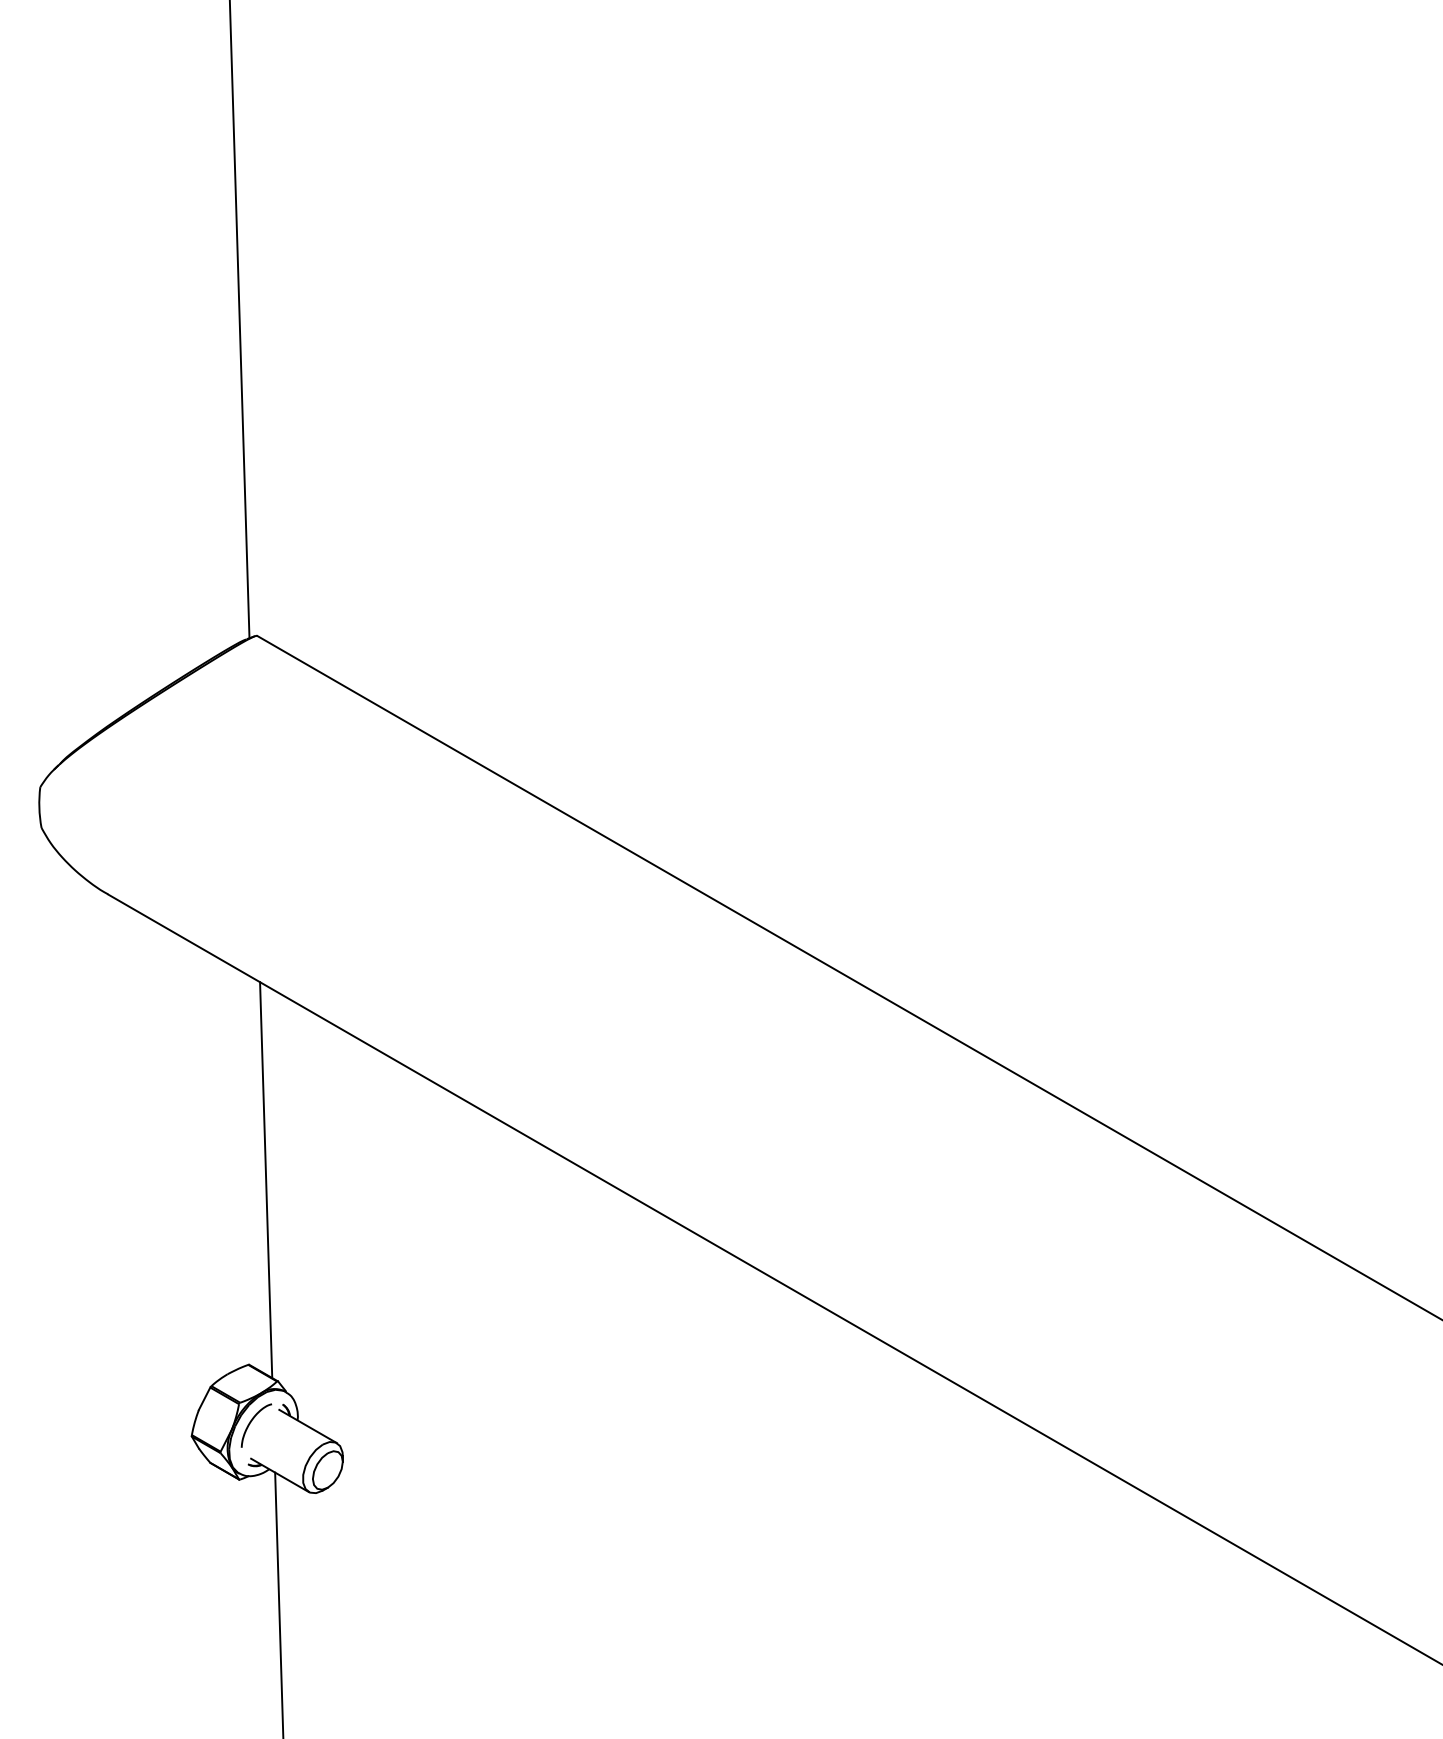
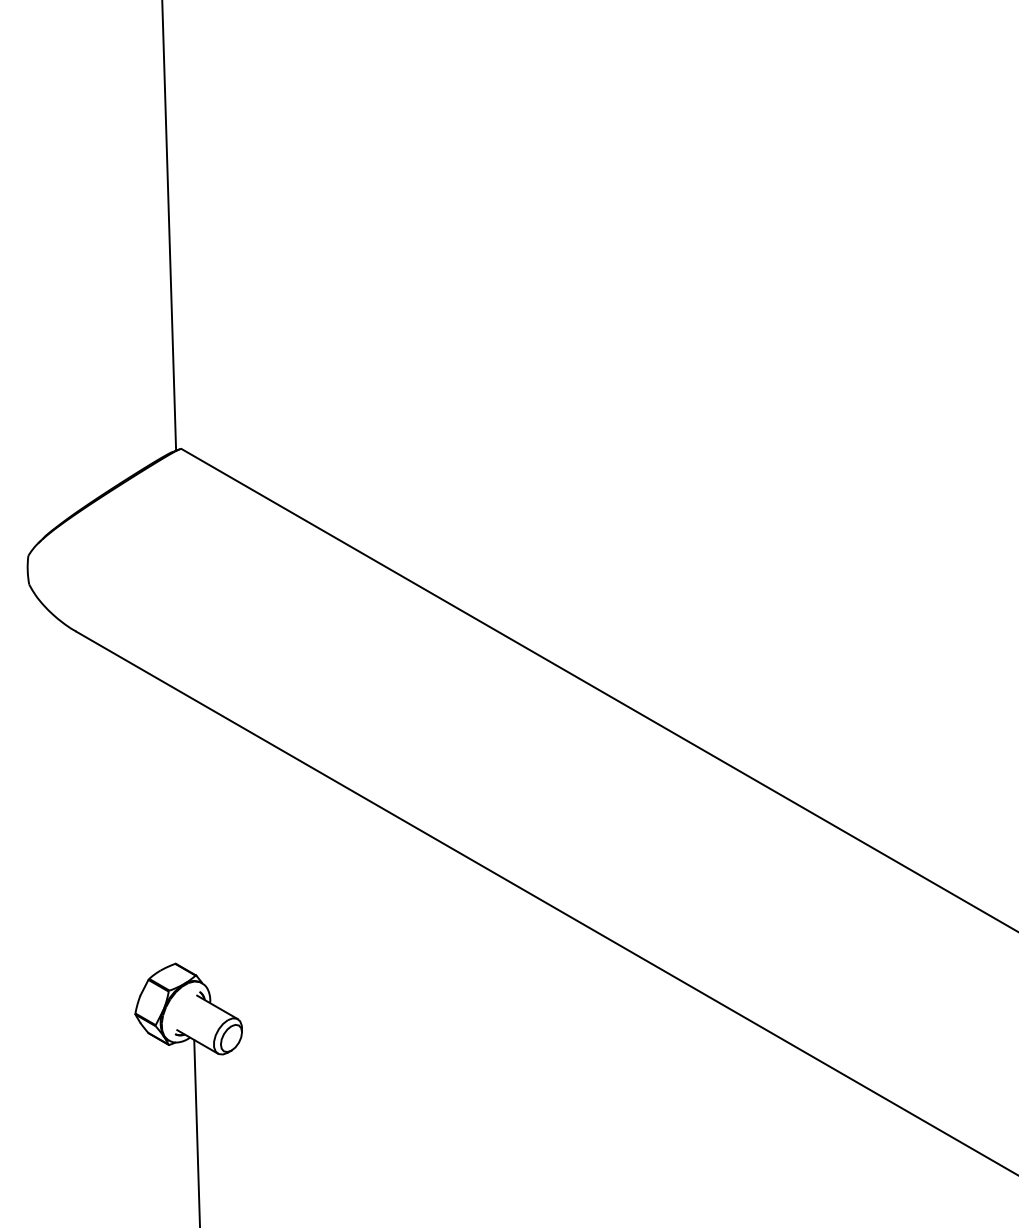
line: (266, 1180) -> (188, 833), removed
curve: (252, 1421) -> (178, 1003), removed

